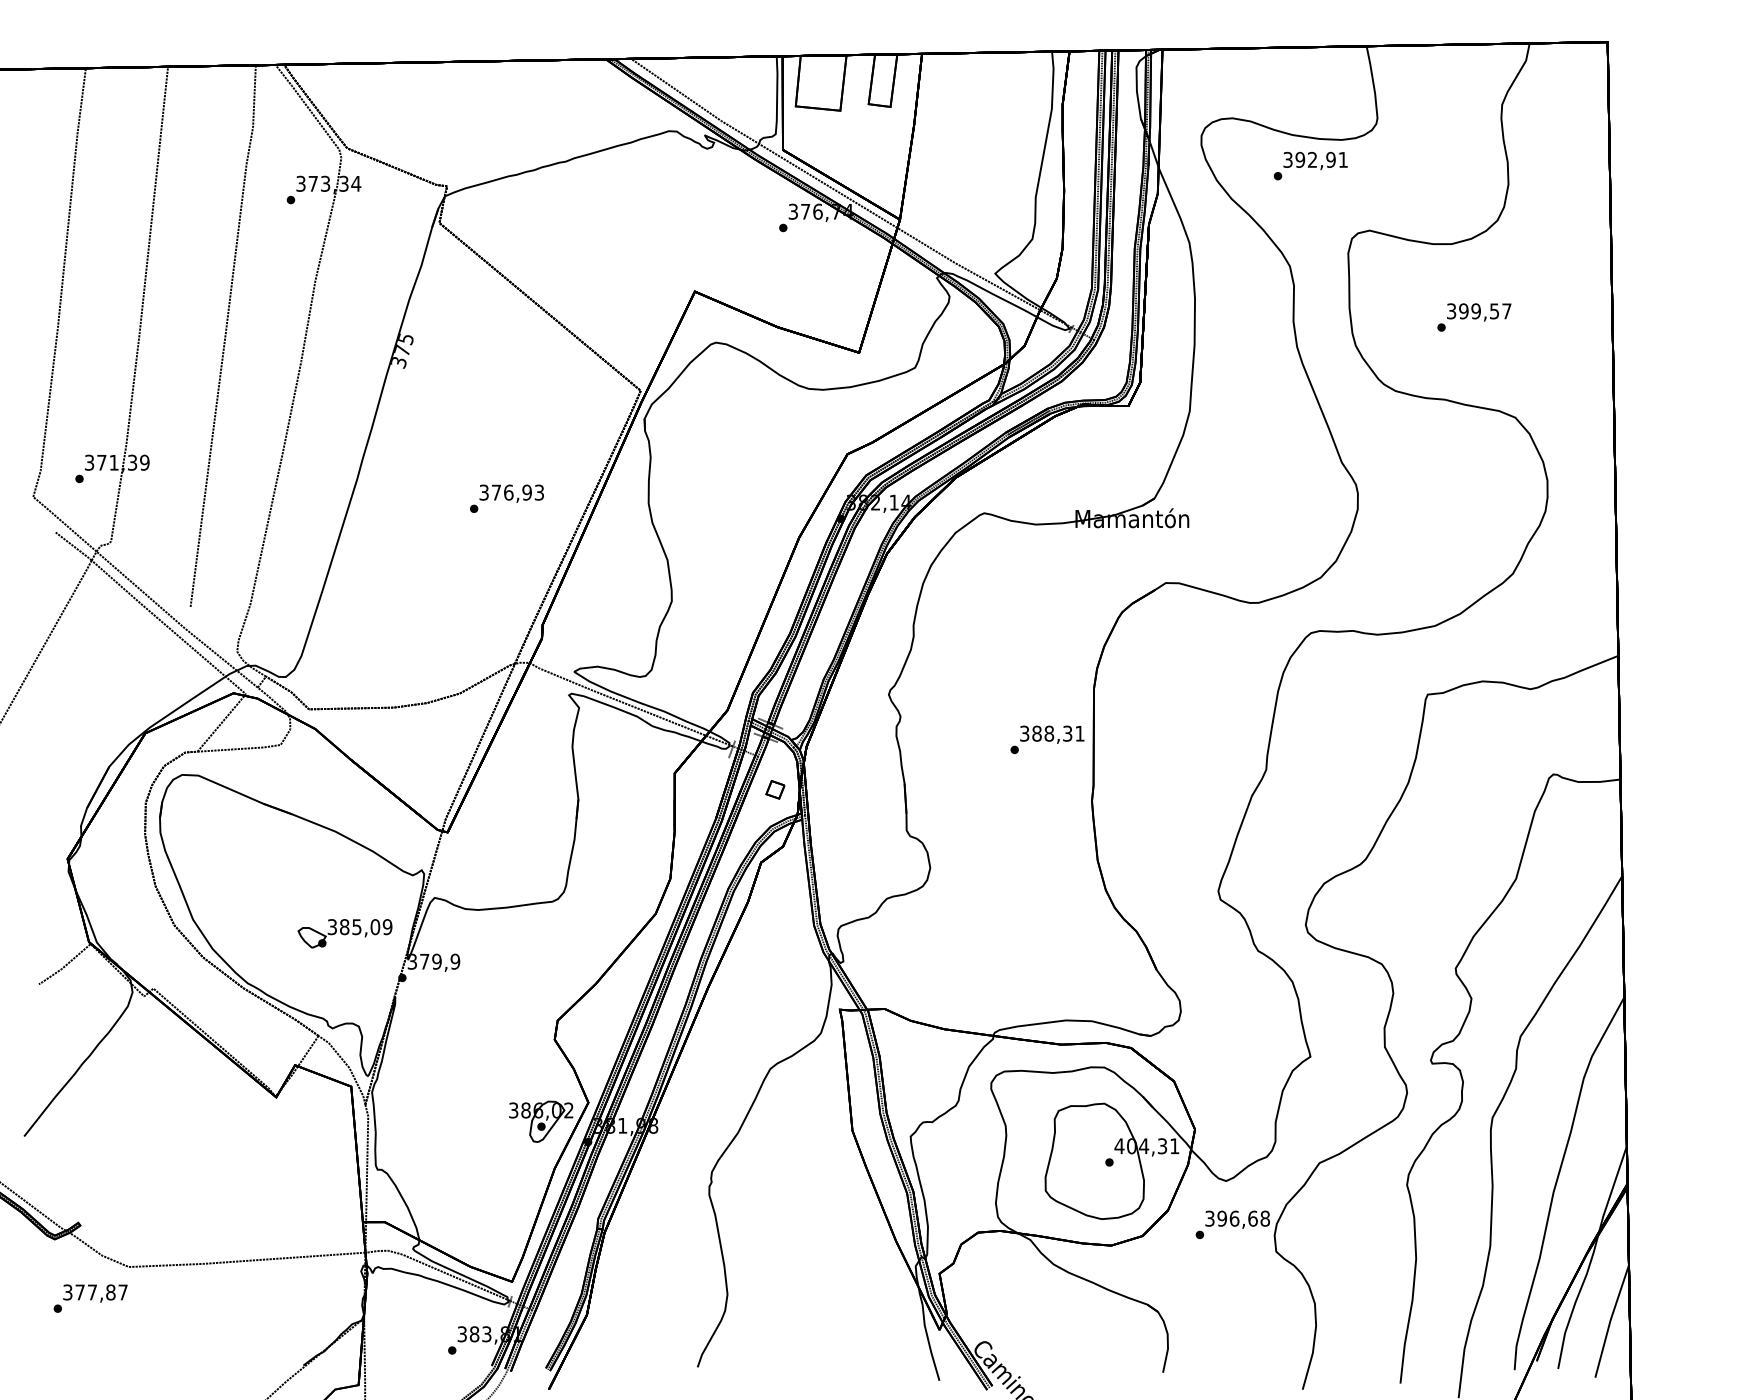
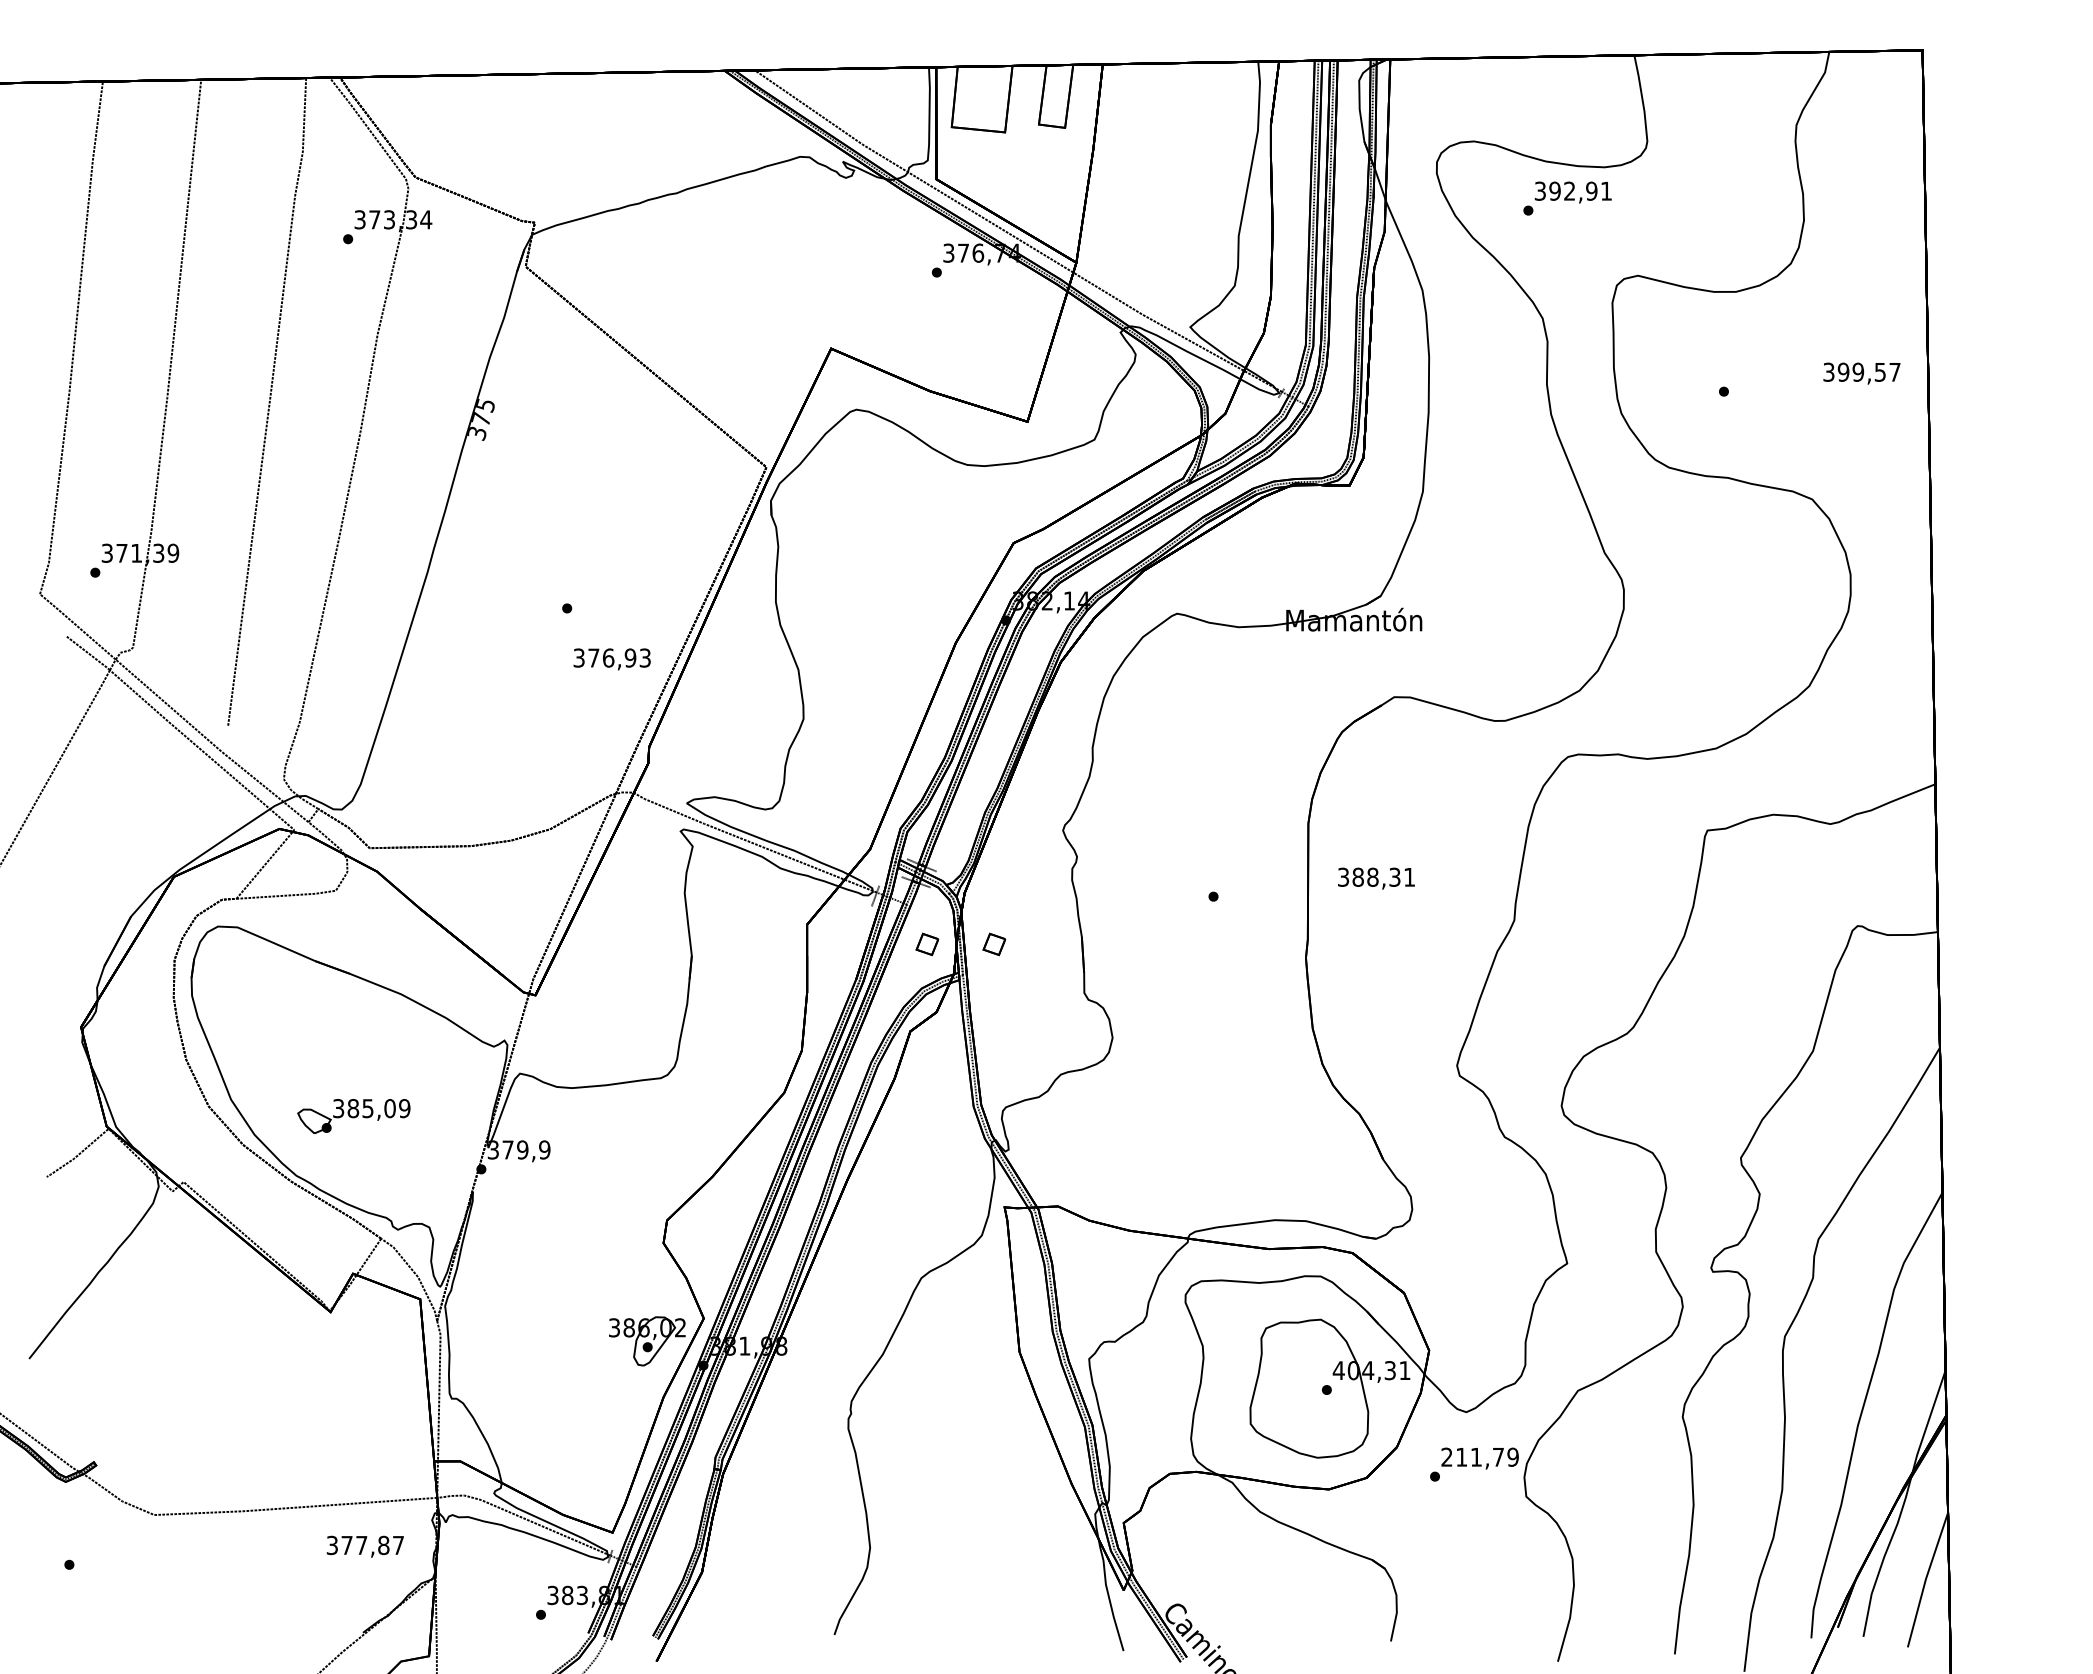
text: (1478, 312) -> (1861, 373), moved
text: (511, 493) -> (611, 659), moved
text: (1052, 734) -> (1376, 878), moved
part: (831, 789) -> (994, 944), added
part: (344, 933) -> (353, 1116), moved
text: (1237, 1218) -> (1479, 1456), 396,68 -> 211,79
text: (94, 1293) -> (364, 1546), moved

